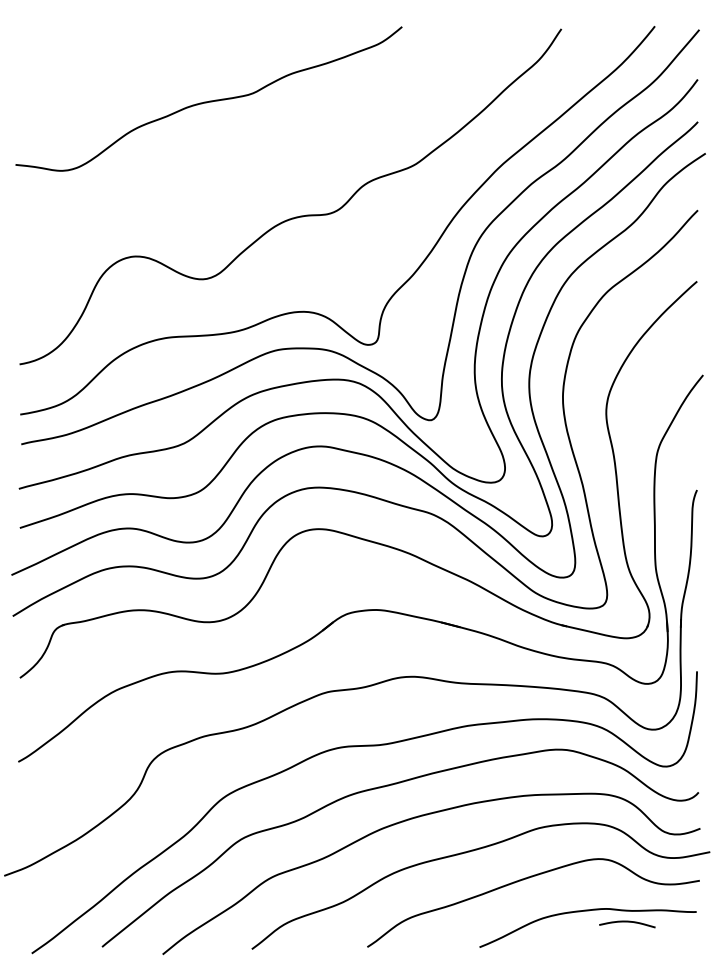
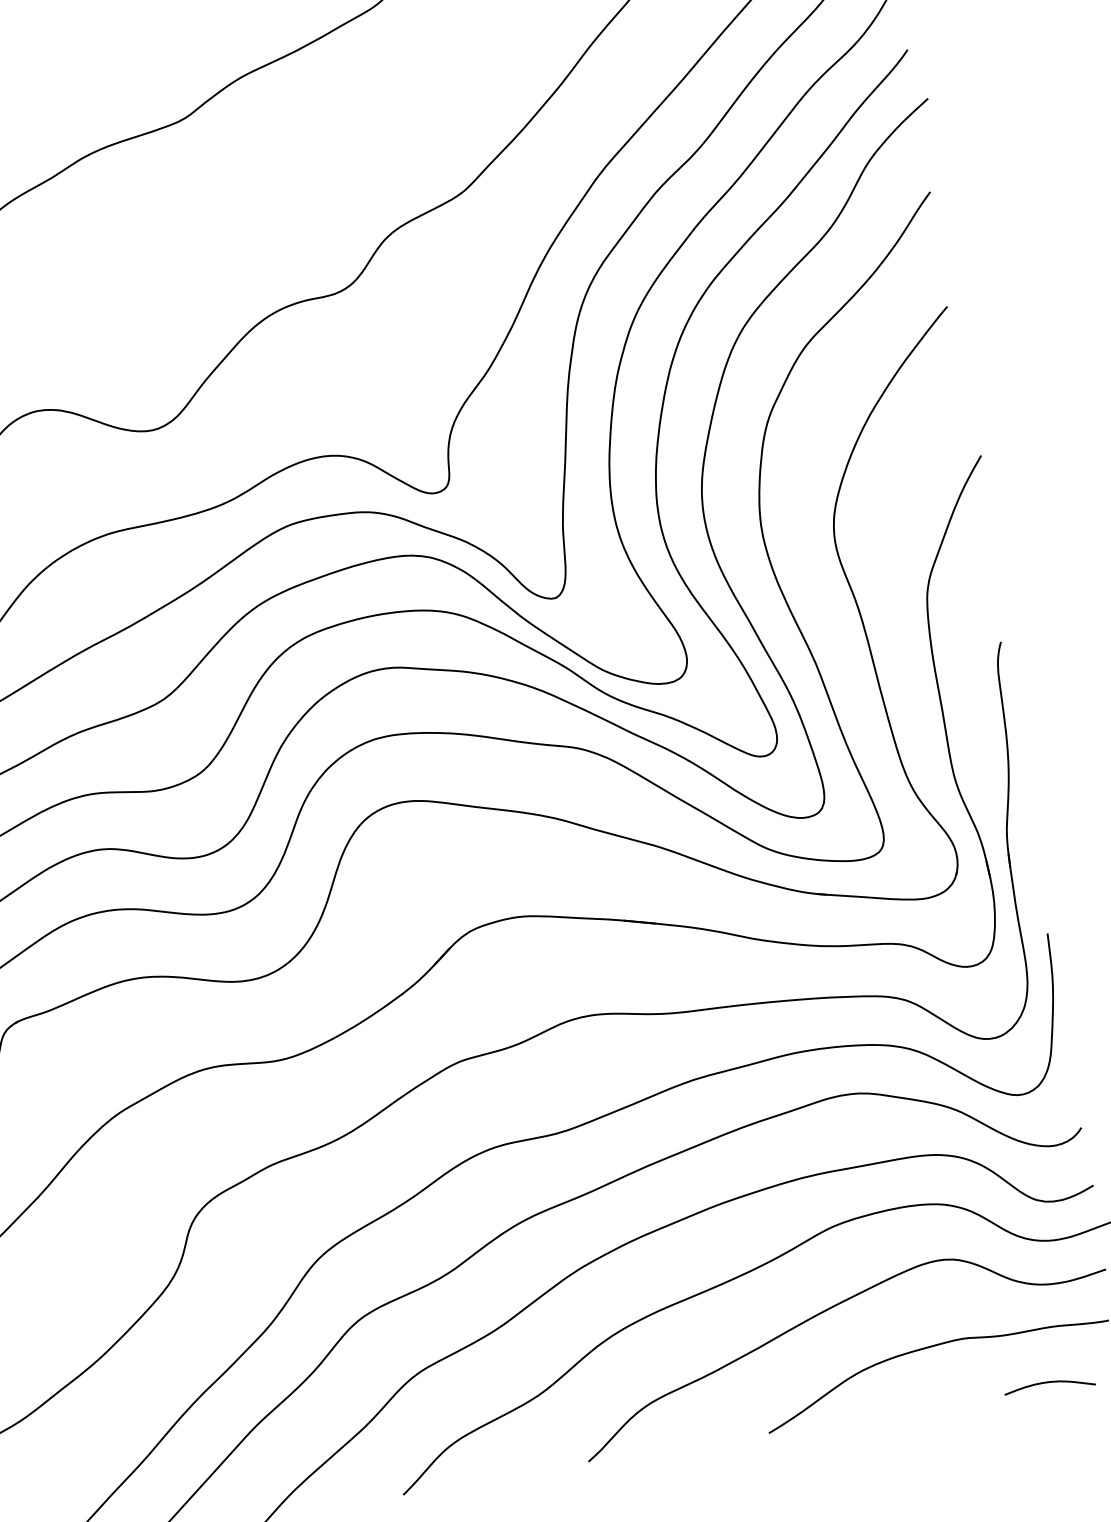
curve: (627, 922) -> (1049, 1383), moved

